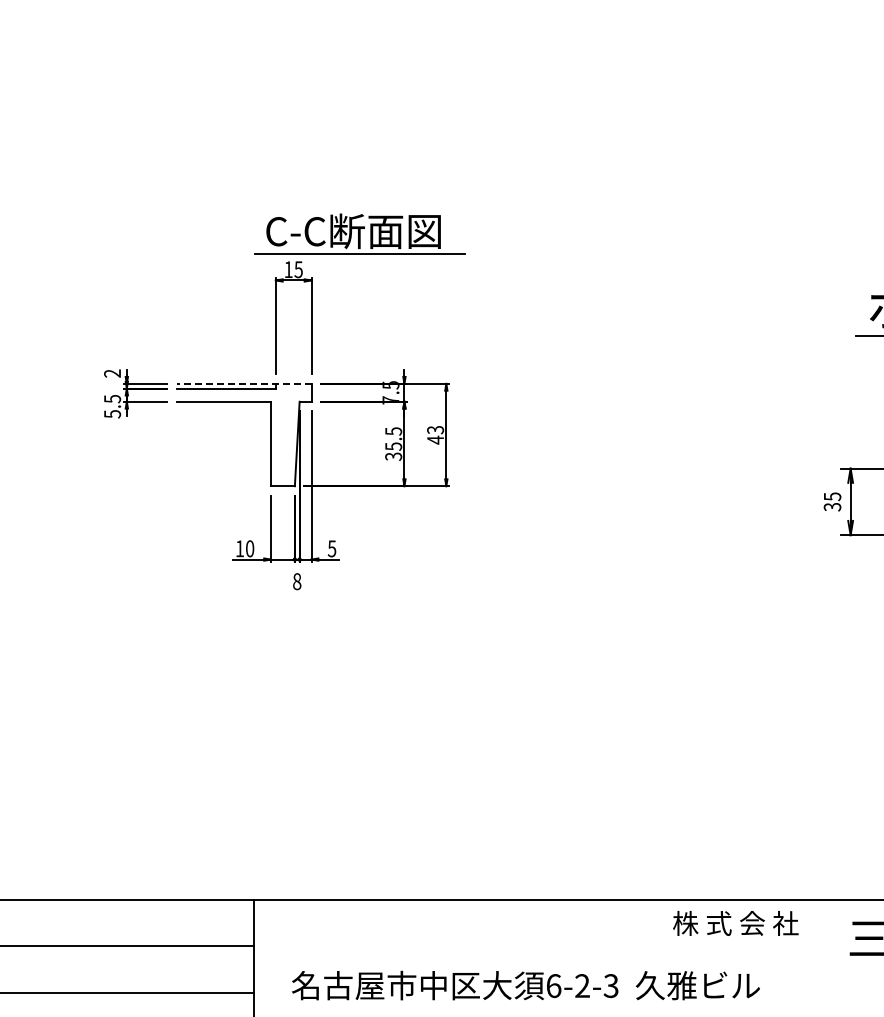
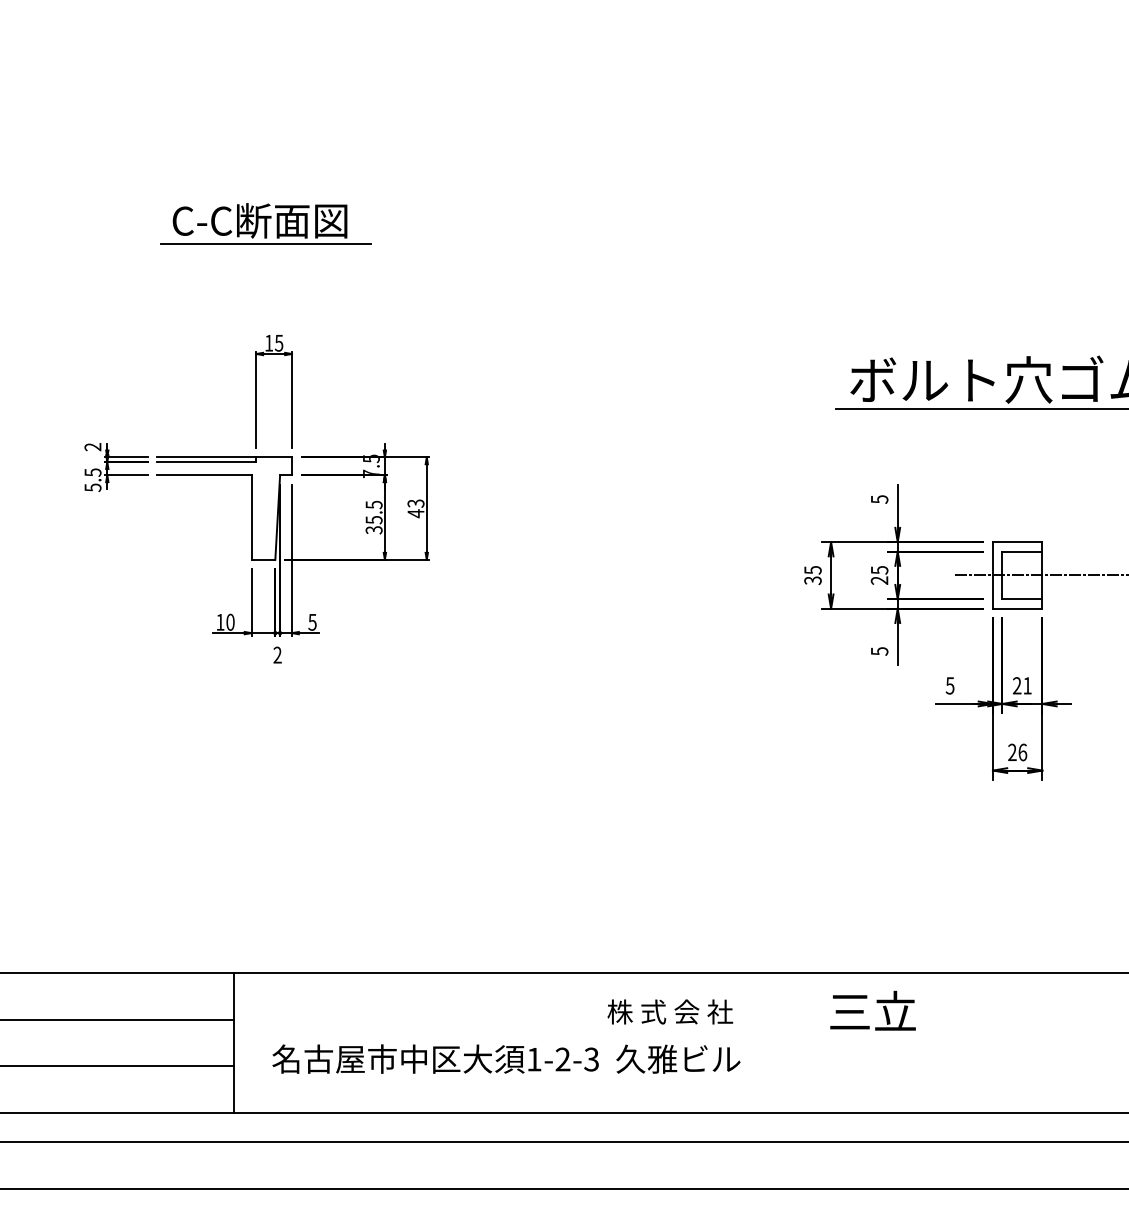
part: (359, 233) -> (265, 223), moved
line: (244, 383) -> (224, 457), dashed -> solid
text: (297, 580) -> (277, 654), 8 -> 2
text: (736, 922) -> (670, 1011), moved
text: (554, 985) -> (534, 1059), 6-2-3 -> 1-2-3

